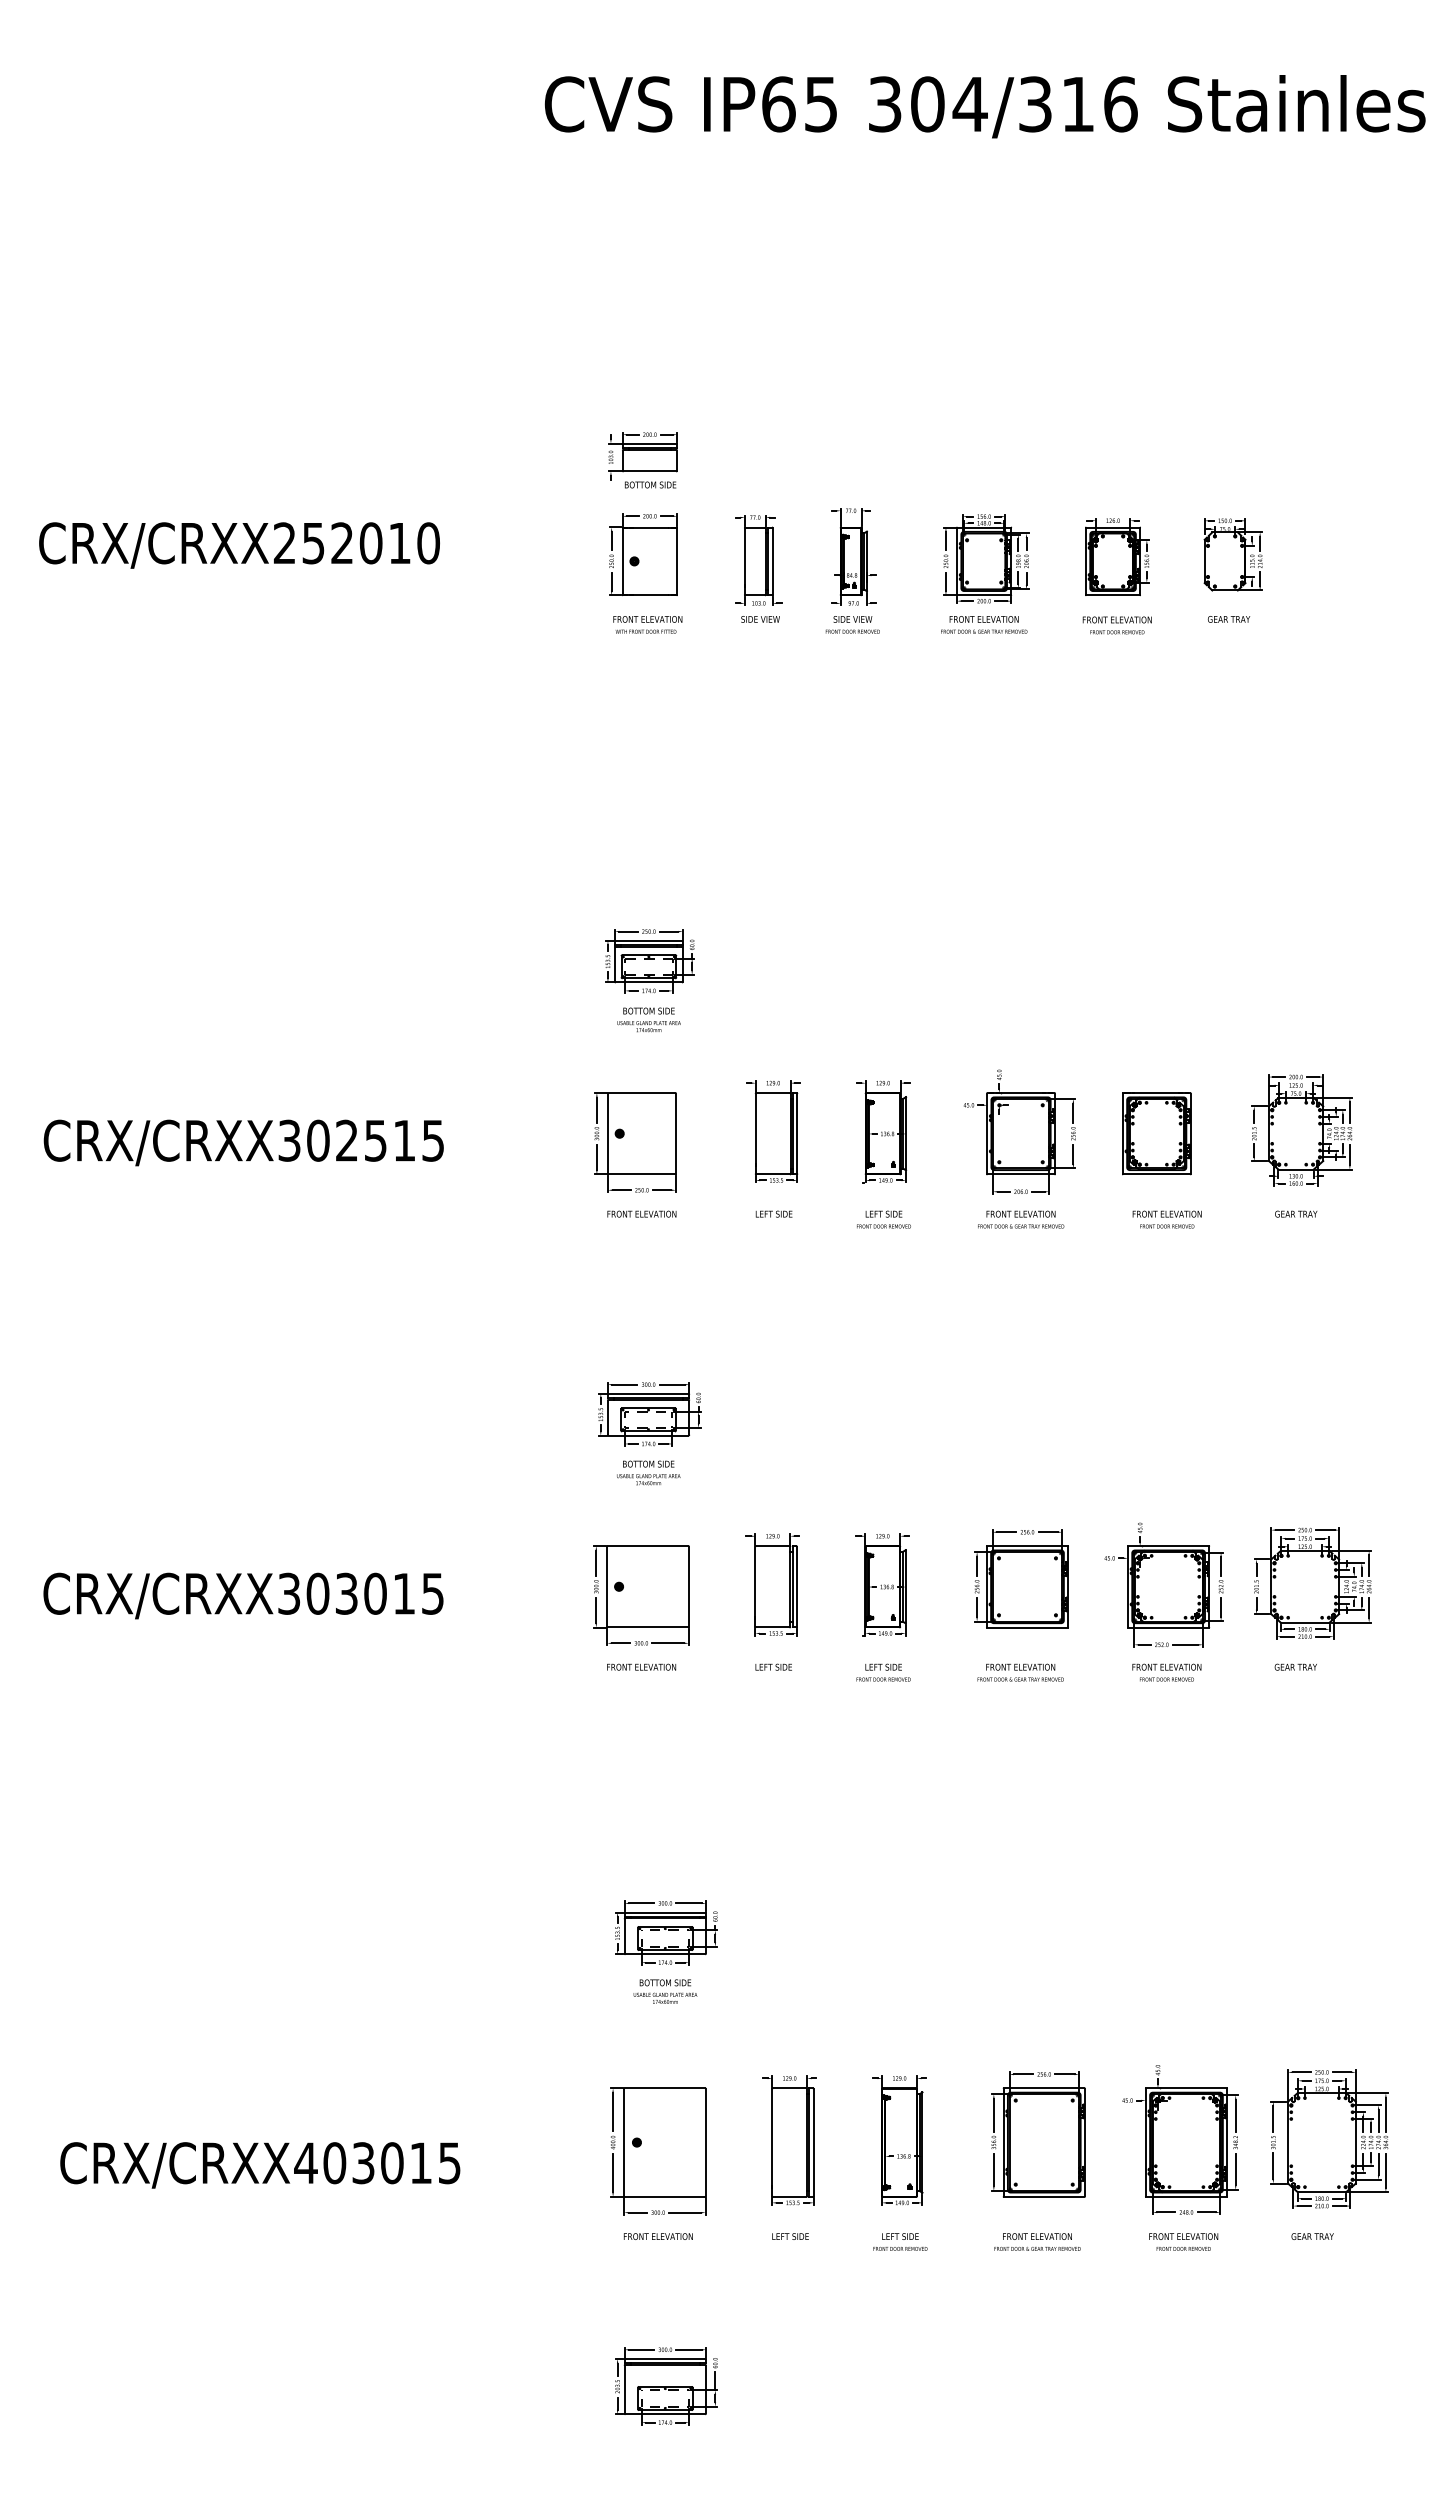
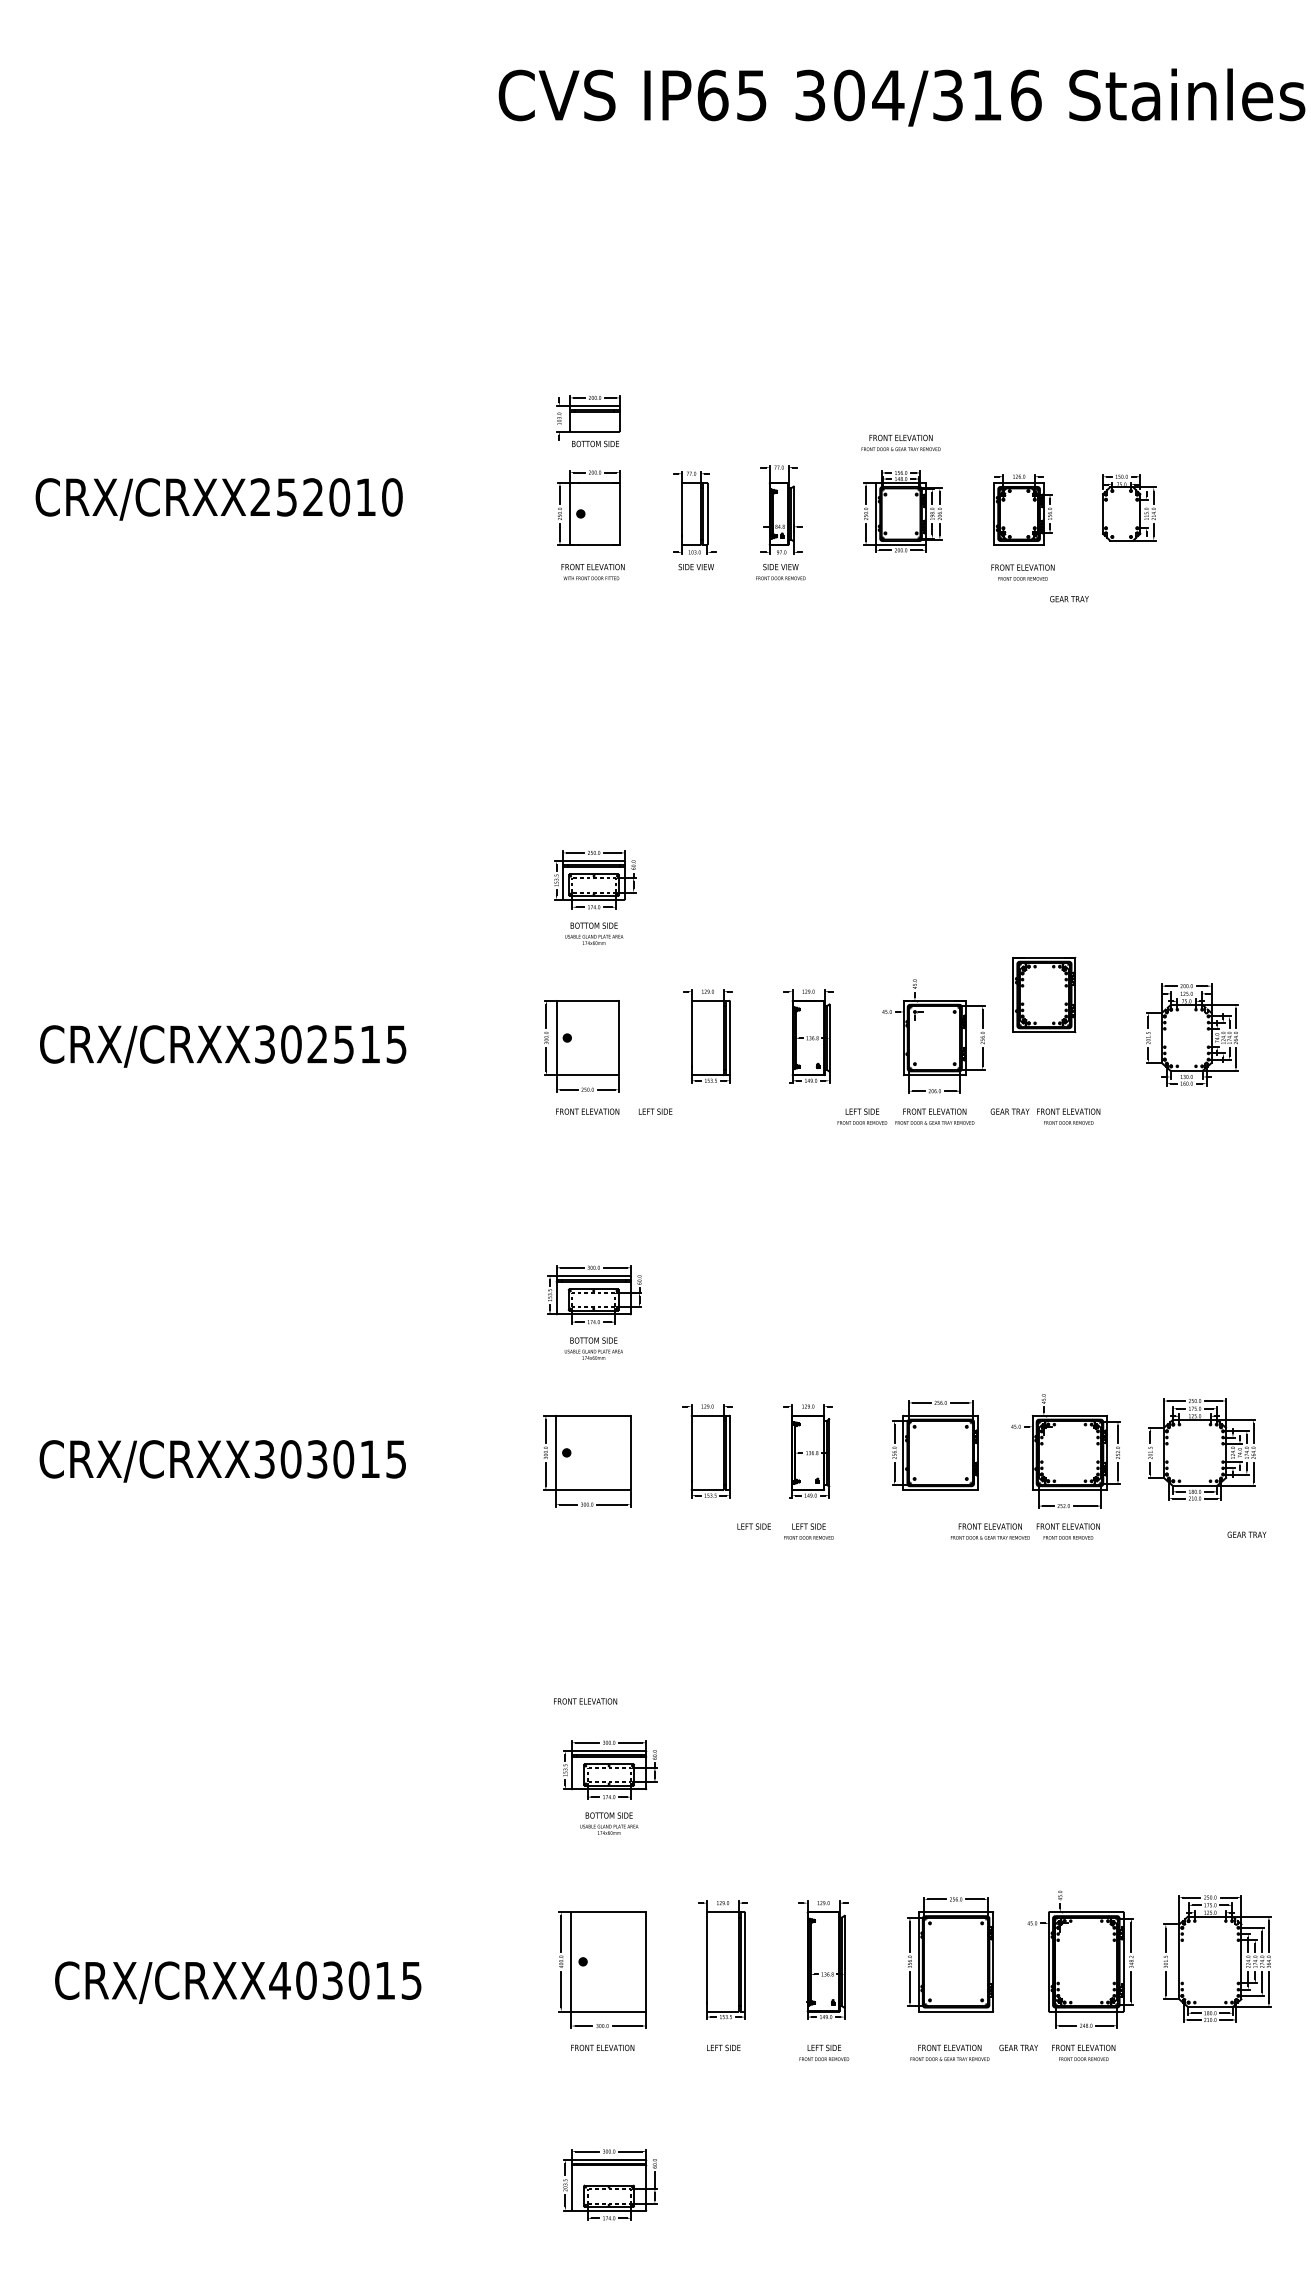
text: (1228, 619) -> (1068, 599), moved
text: (984, 624) -> (901, 442), moved
part: (1156, 1133) -> (1044, 994), moved
text: (773, 1213) -> (655, 1111), moved
text: (1296, 1213) -> (1010, 1111), moved
text: (883, 1219) -> (861, 1116), moved
text: (641, 1666) -> (585, 1700), moved
text: (773, 1666) -> (753, 1525), moved
text: (1295, 1666) -> (1246, 1534), moved
text: (1020, 1672) -> (990, 1531), moved
text: (1312, 2236) -> (1018, 2047), moved

